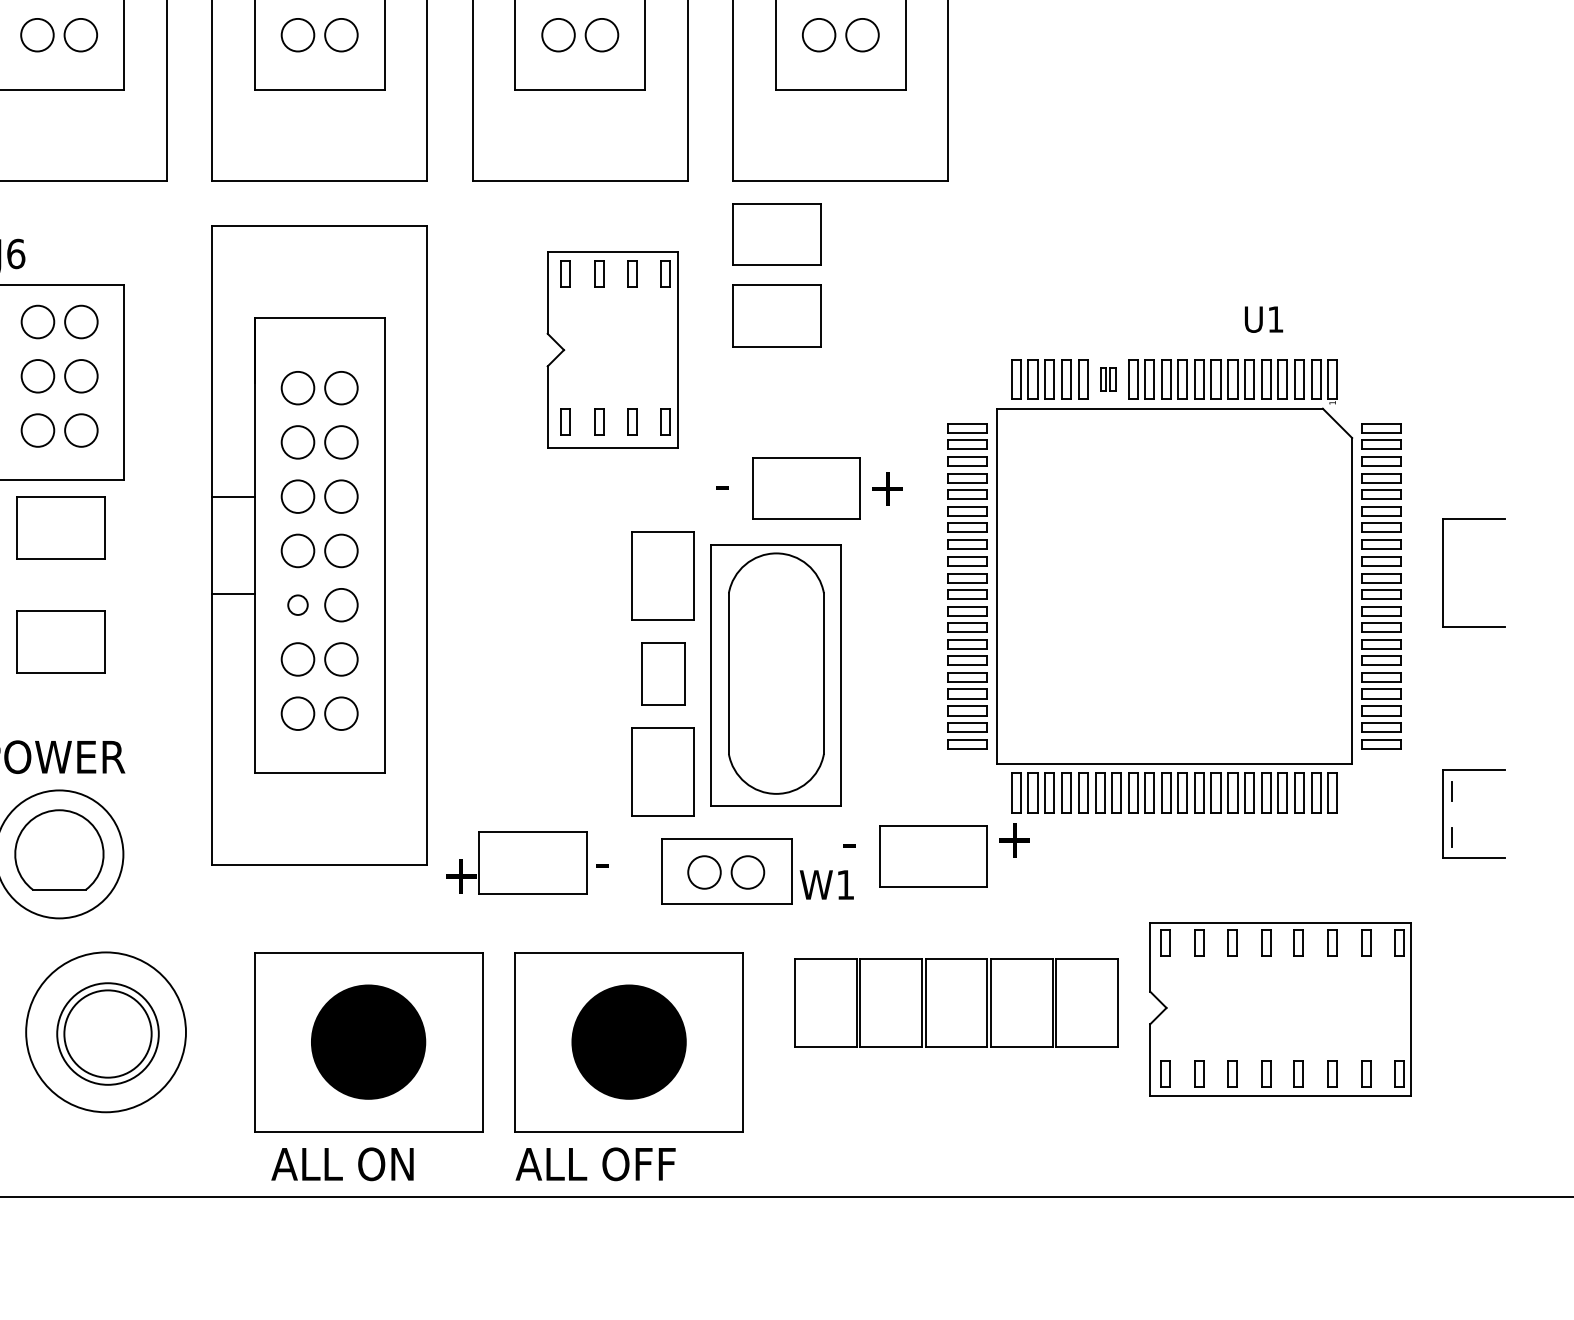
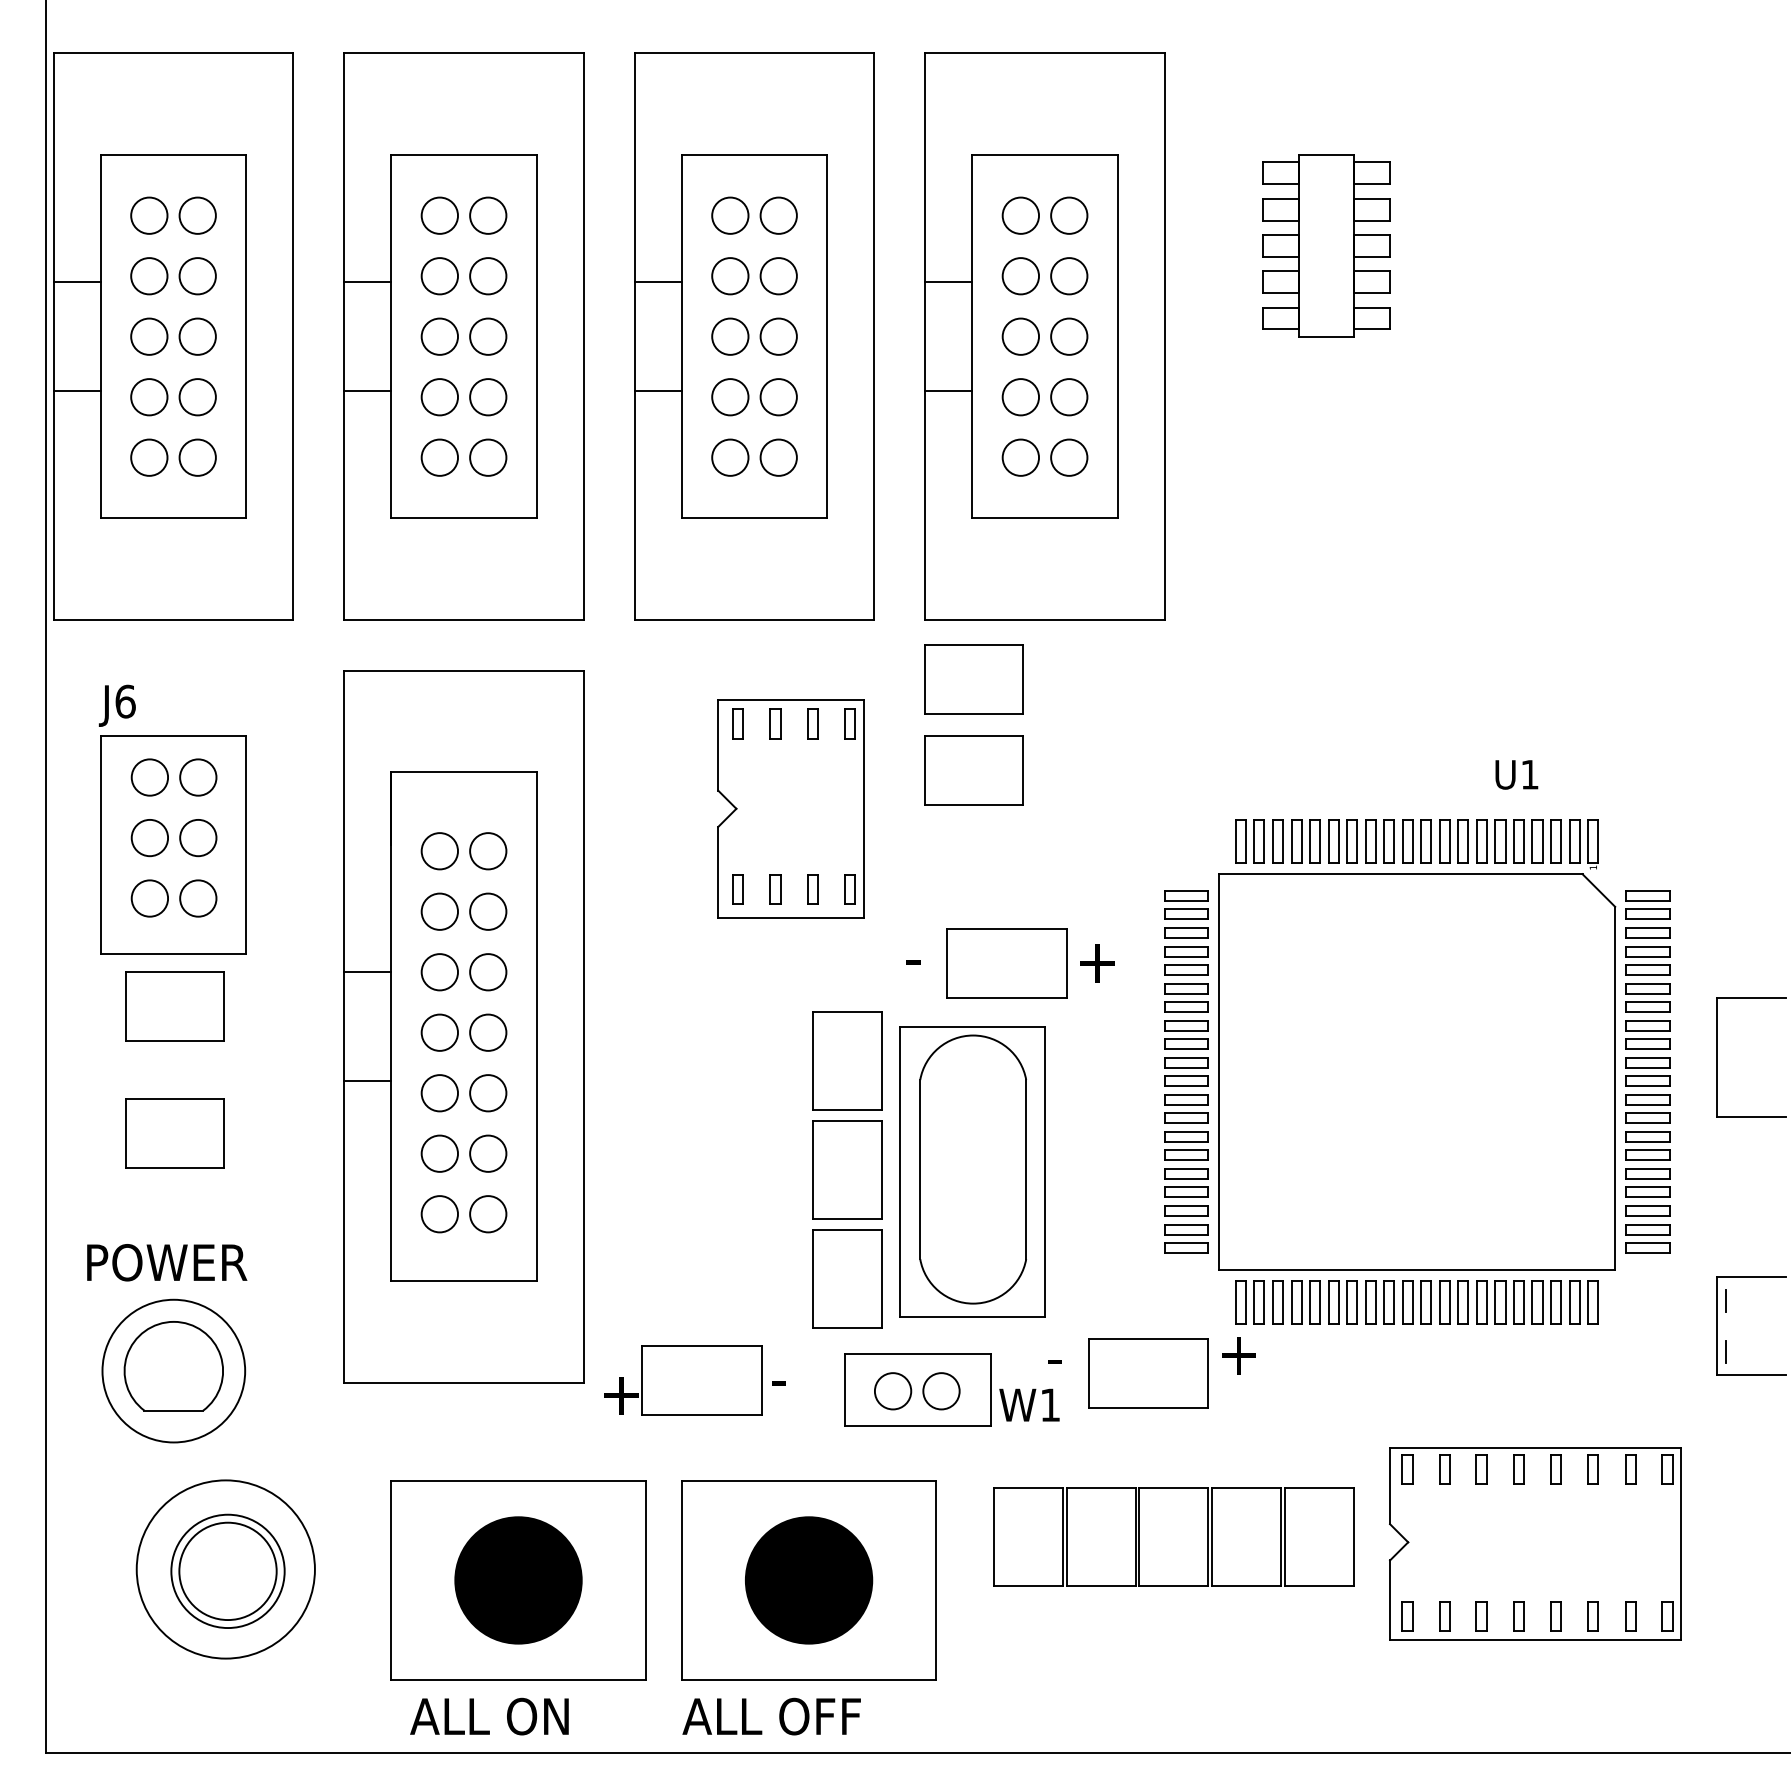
part: (1107, 379) -> (1342, 841), size x1.67
circle: (297, 605) -> (439, 1093), size x1.67
part: (663, 673) -> (847, 1169), size x1.43

